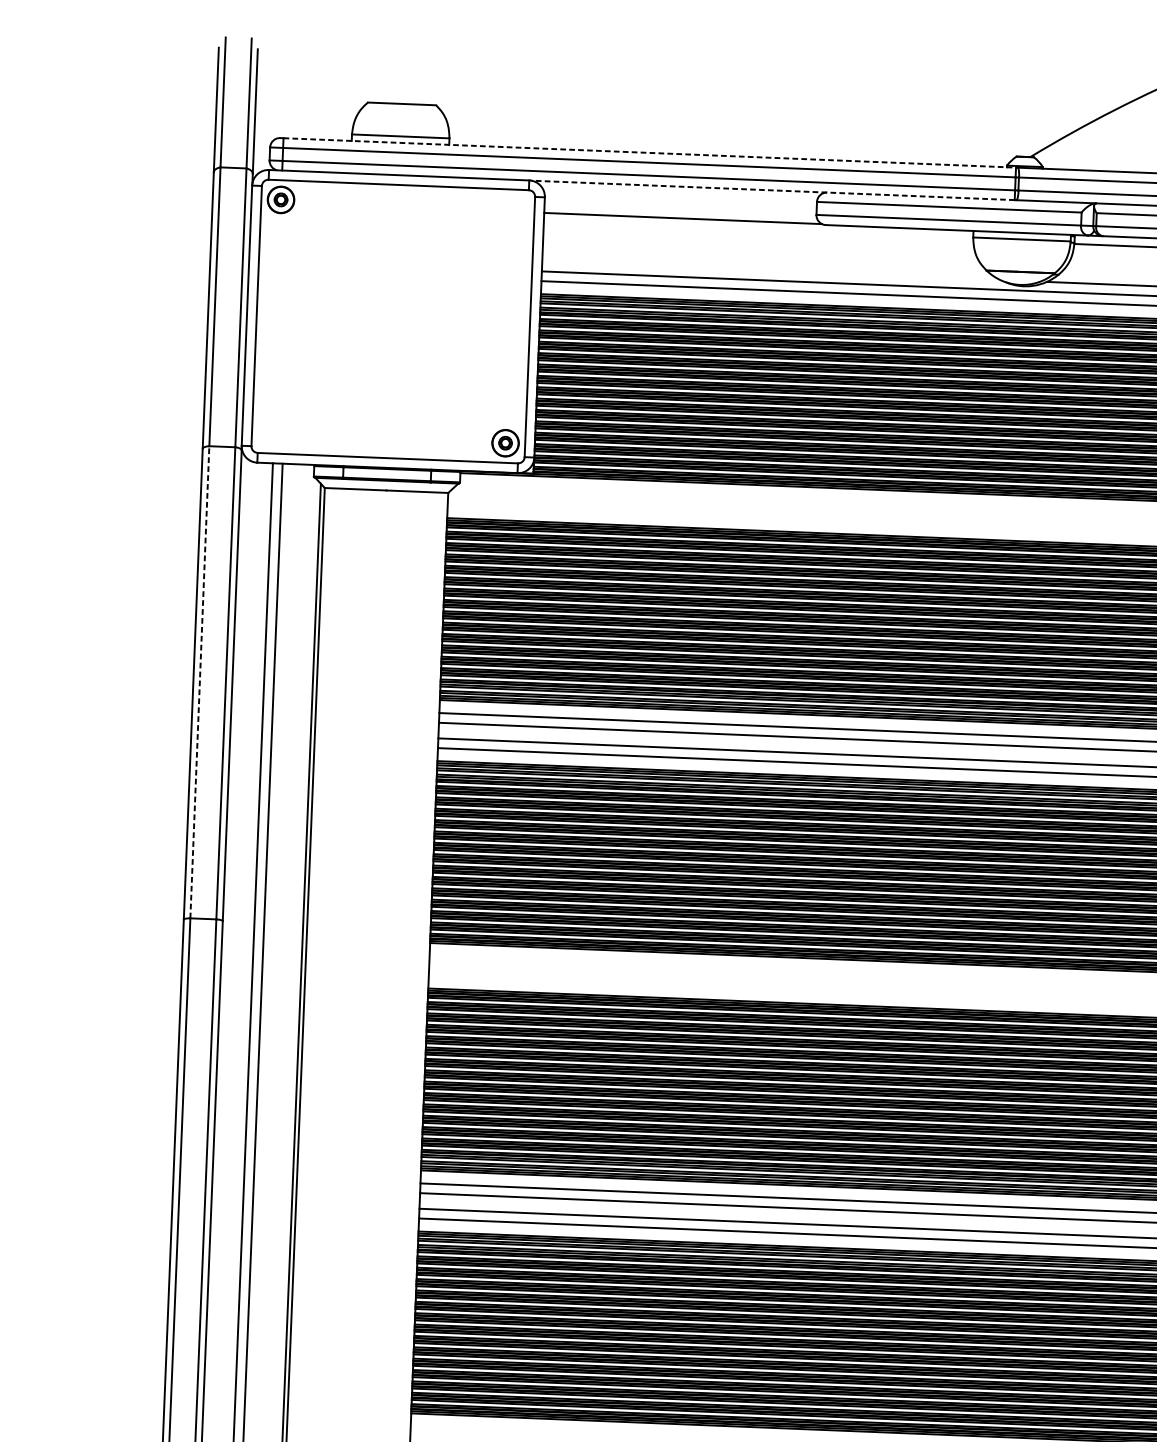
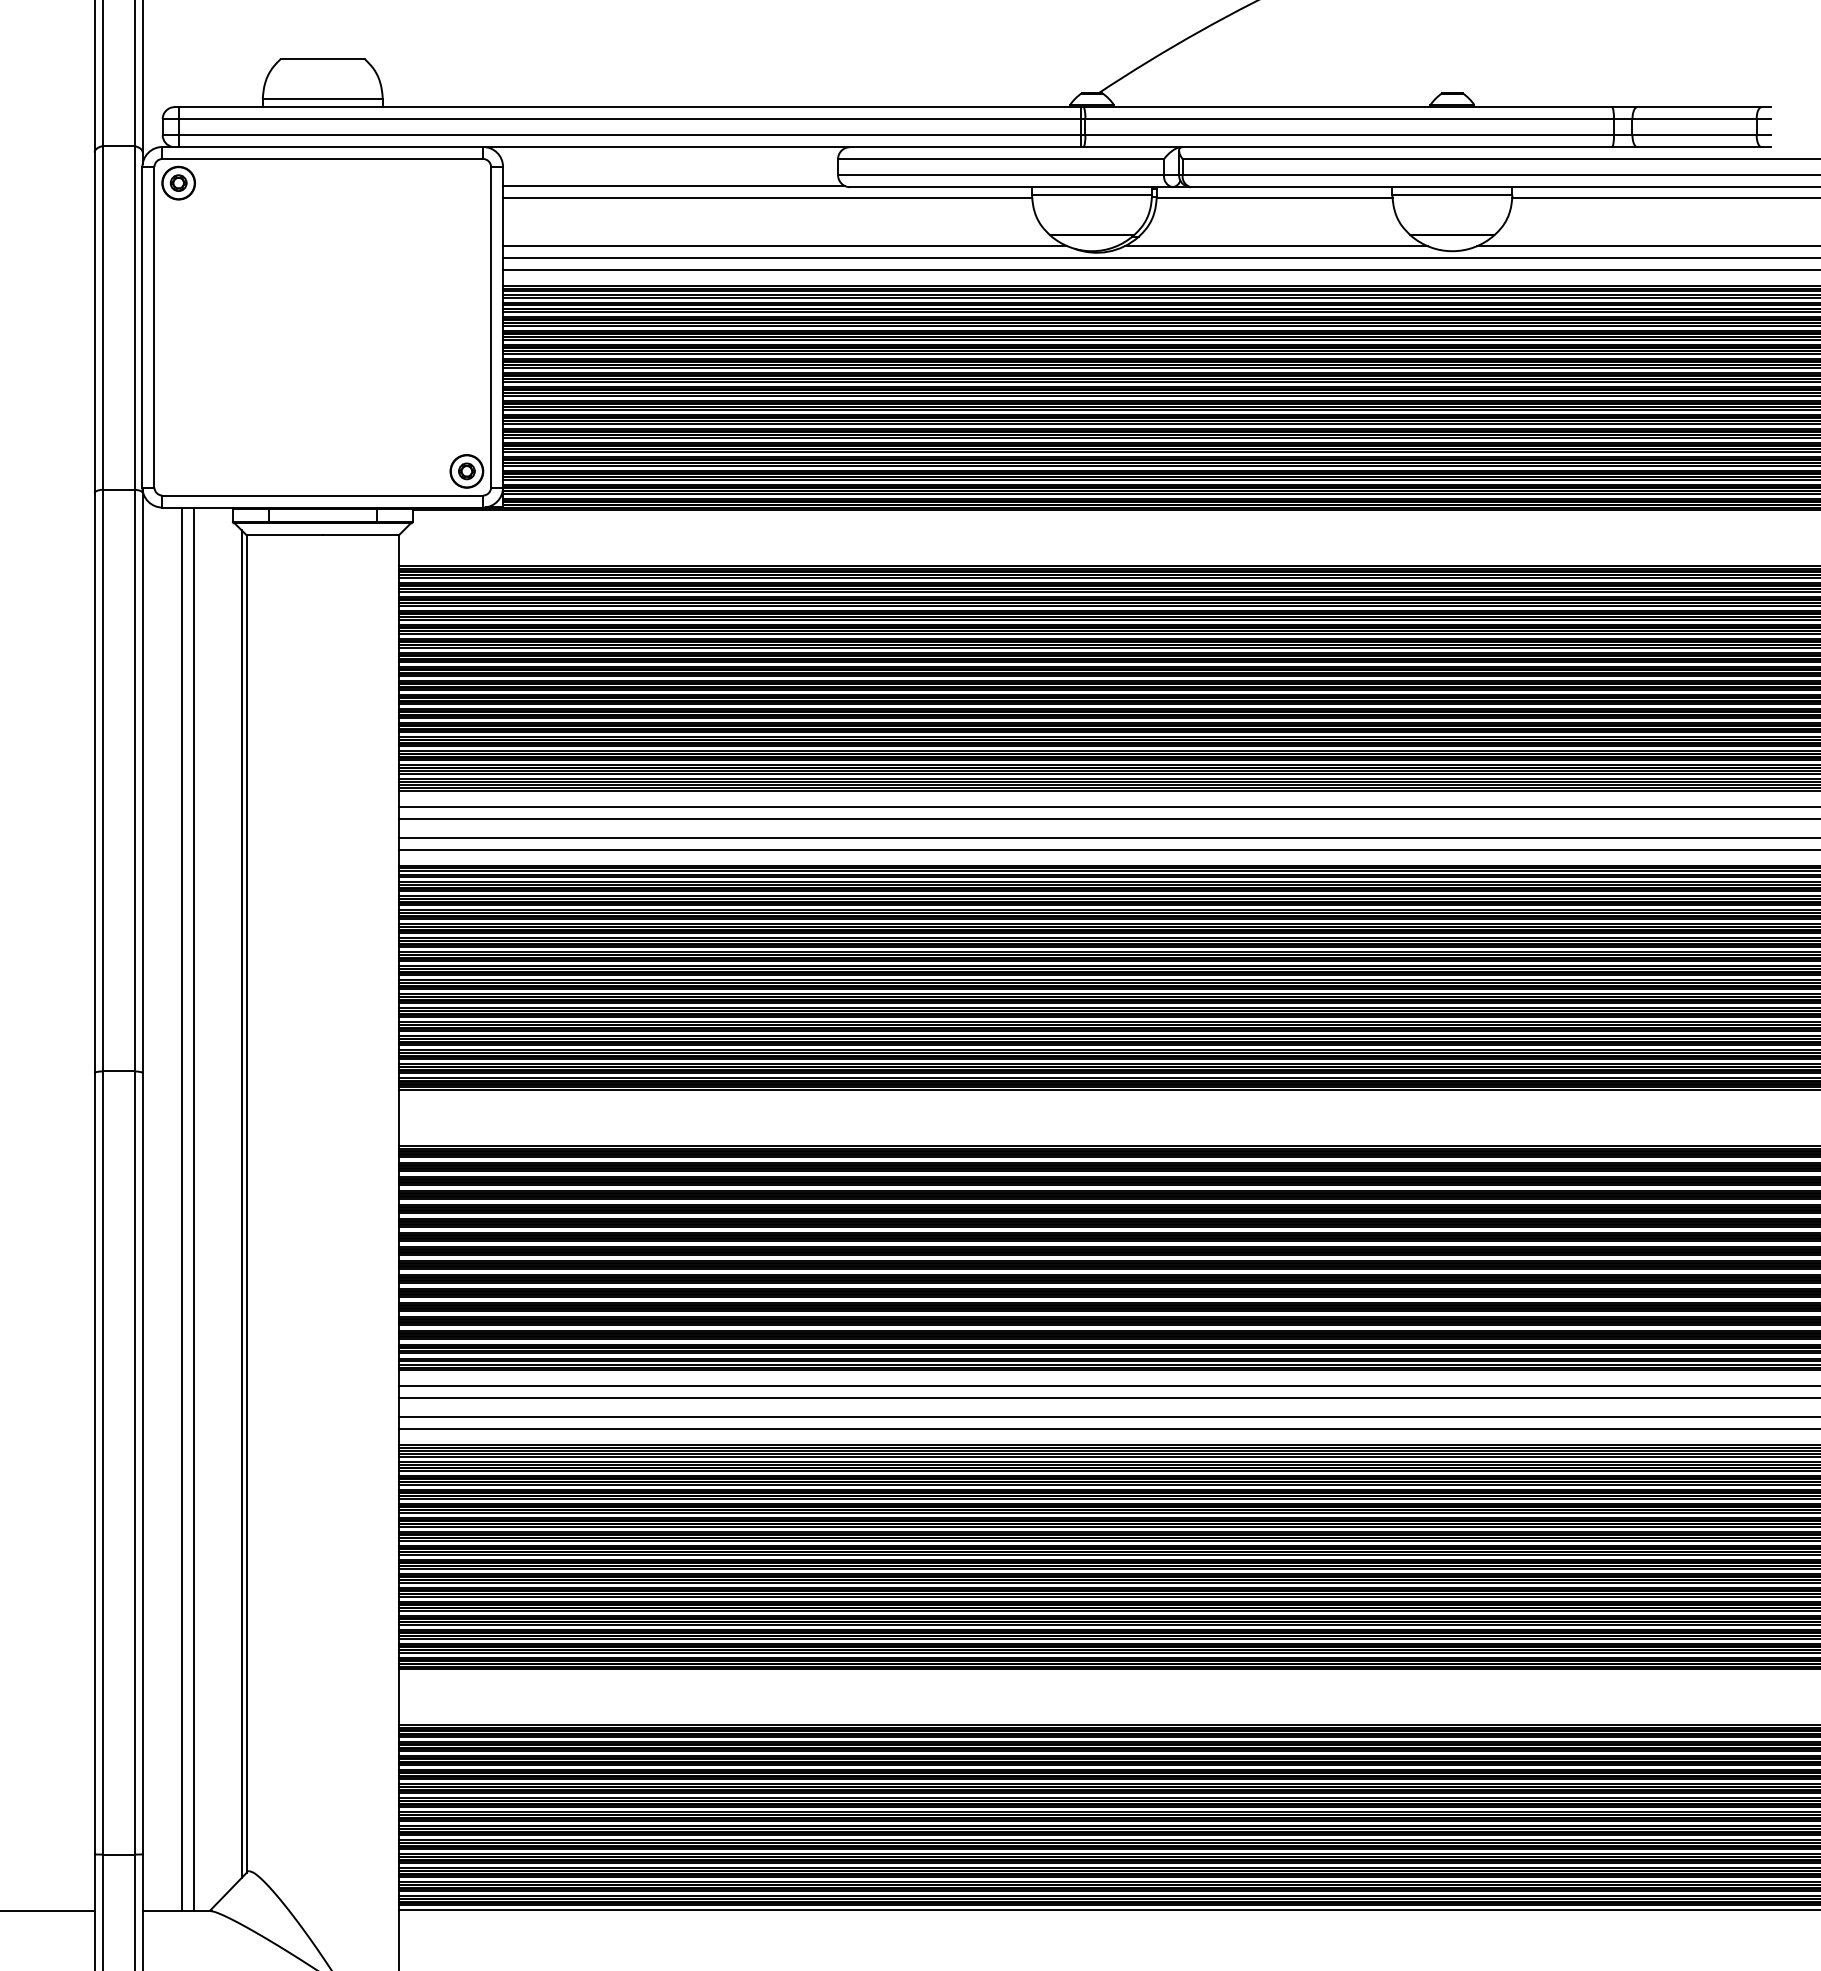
line: (650, 153) -> (630, 107), dashed -> solid
line: (773, 190) -> (783, 147), dashed -> solid
line: (758, 231) -> (767, 198), added
line: (771, 271) -> (785, 246), added
line: (199, 682) -> (102, 780), dashed -> solid

